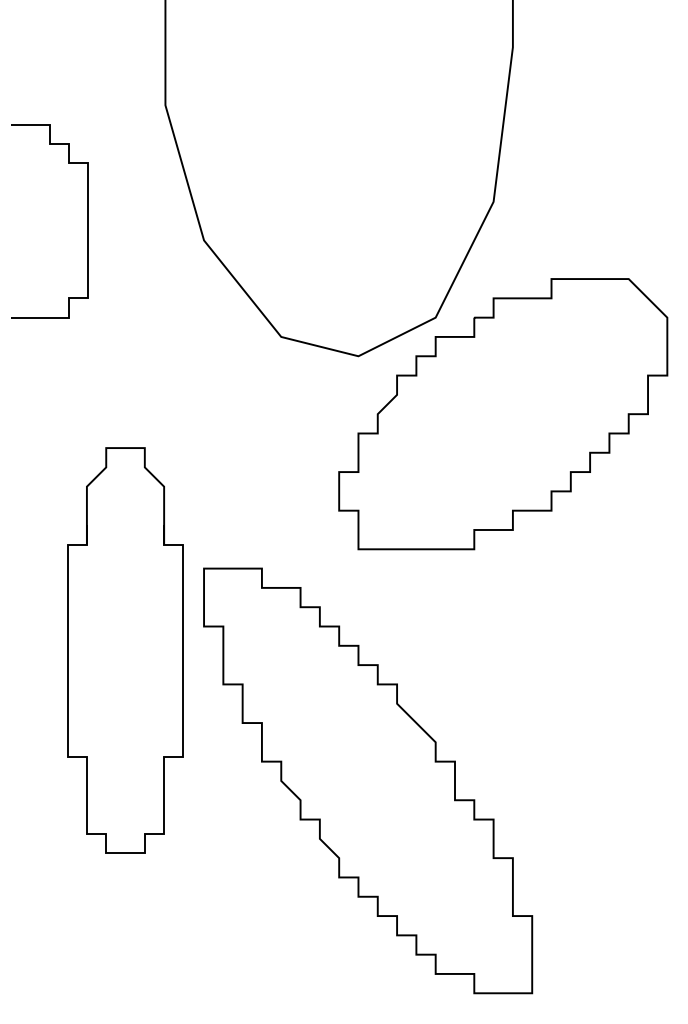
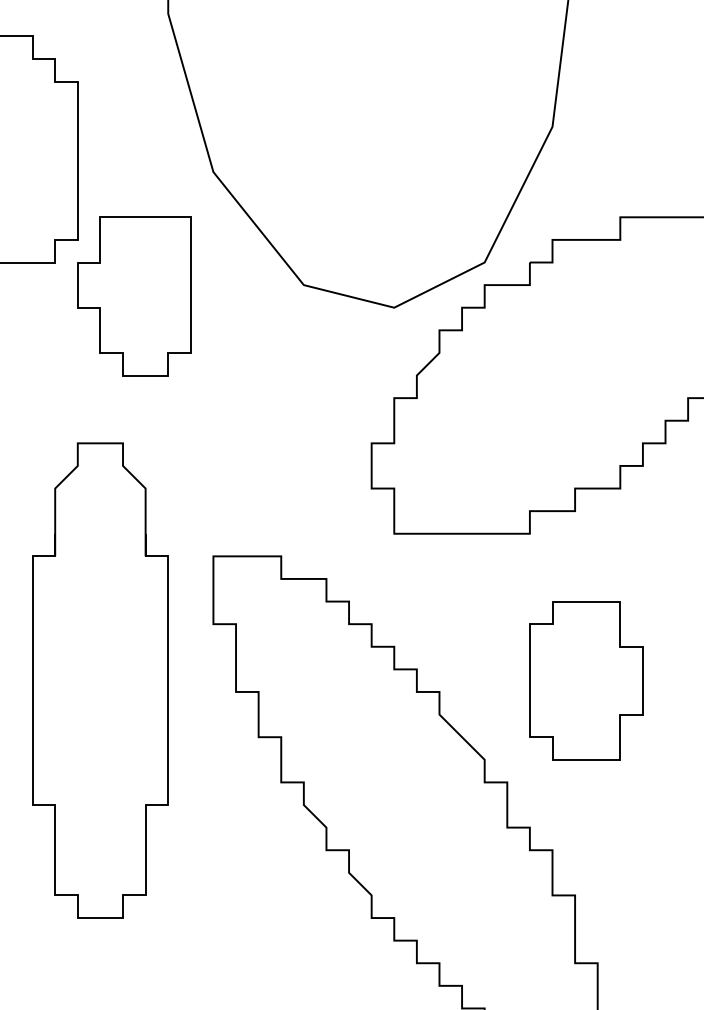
part: (136, 346) -> (134, 296), added
part: (125, 650) -> (100, 680), moved
part: (522, 674) -> (586, 680), added

